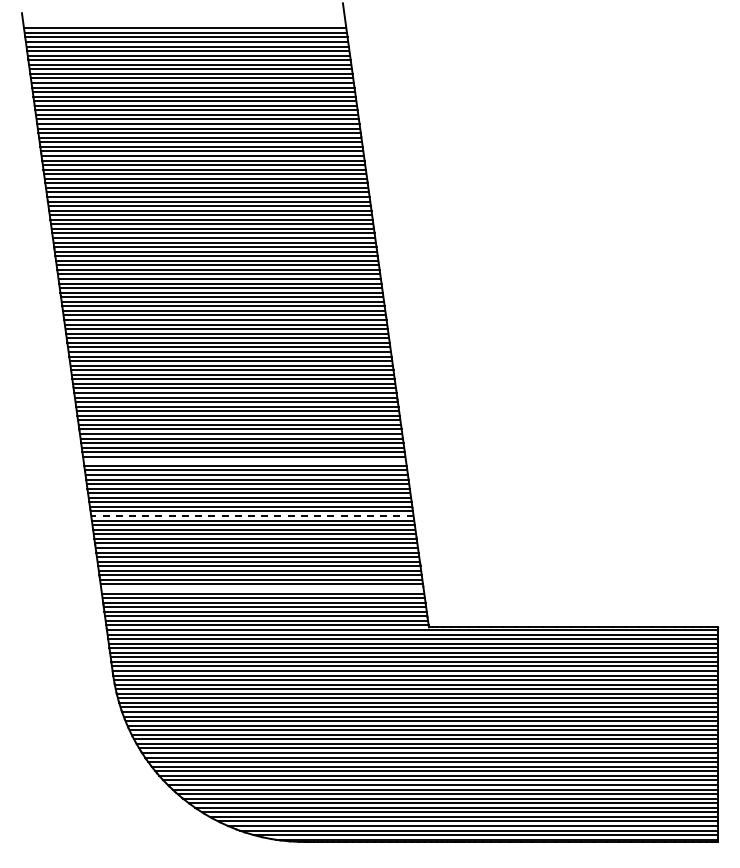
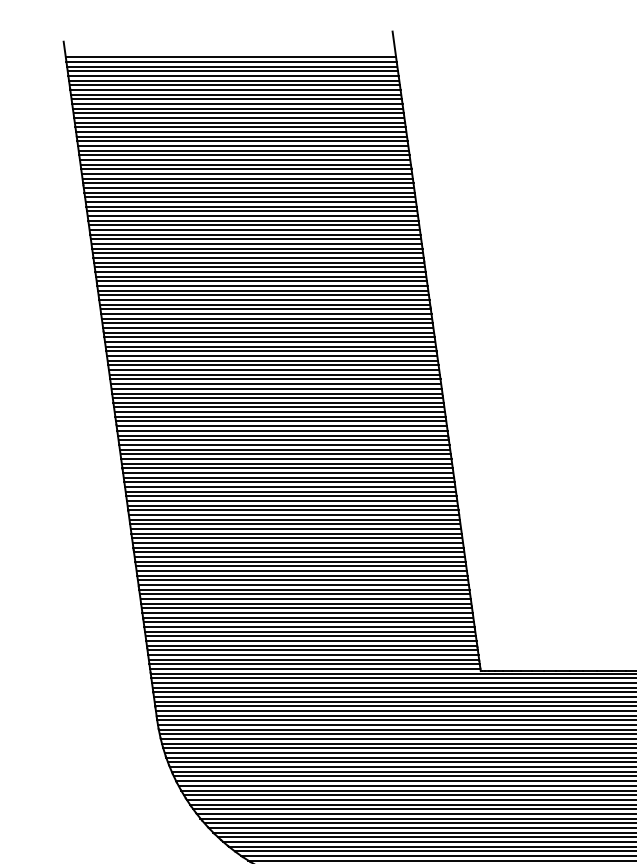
line: (244, 461) -> (291, 501), added
line: (251, 516) -> (298, 557), dashed -> solid
line: (262, 588) -> (310, 631), added

